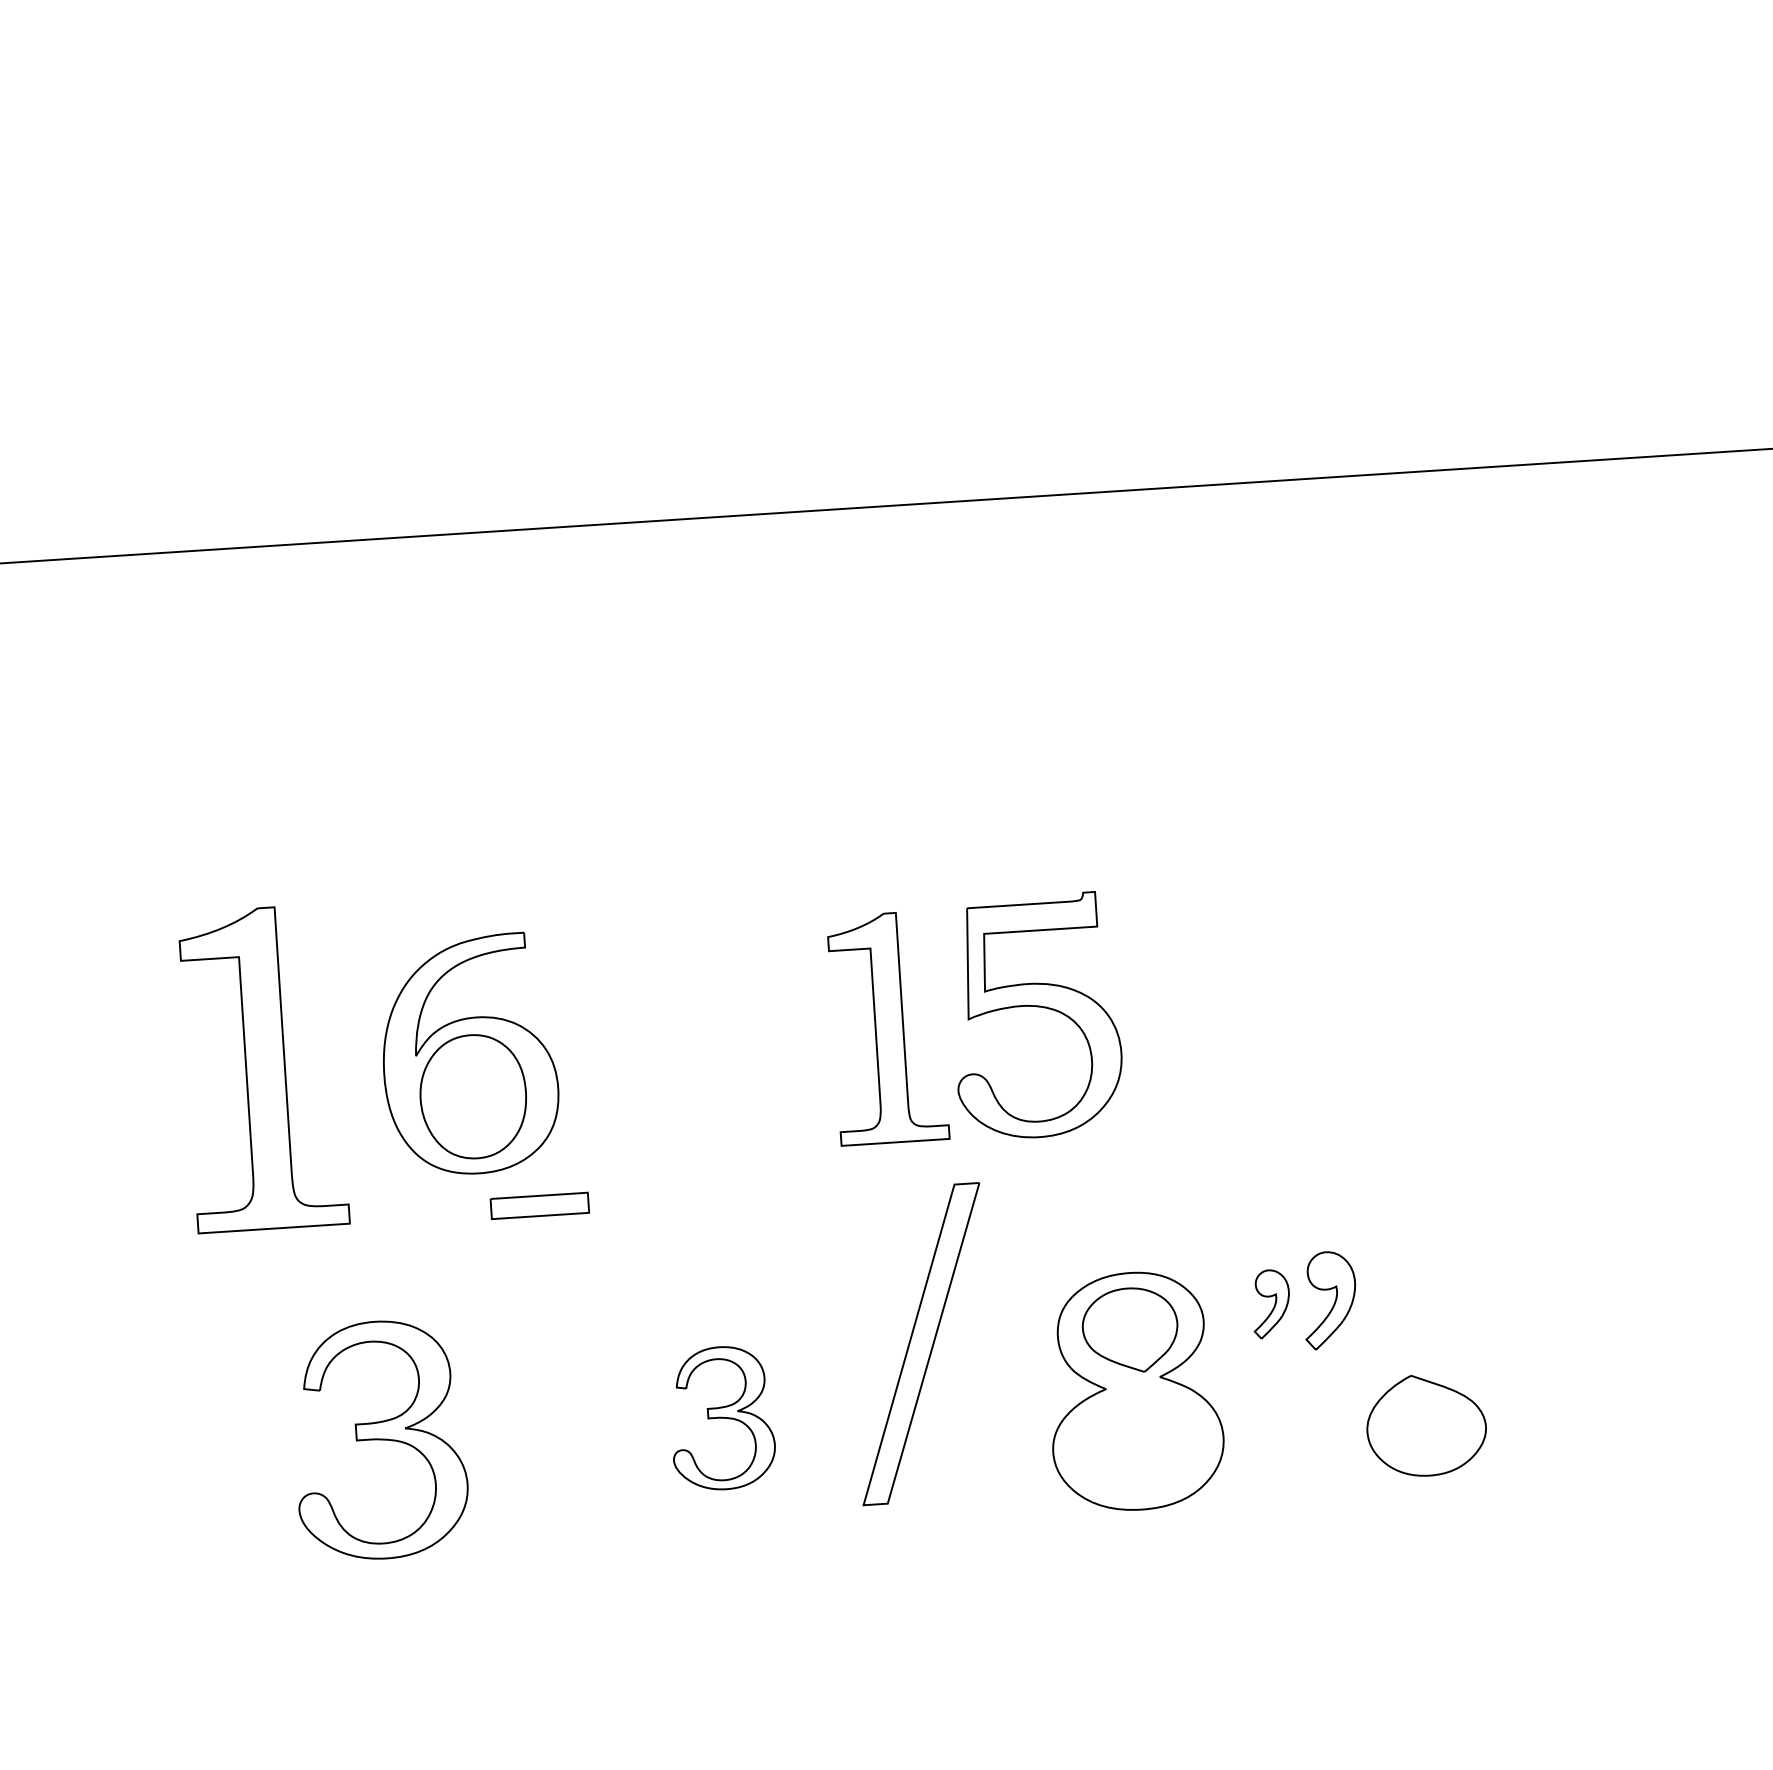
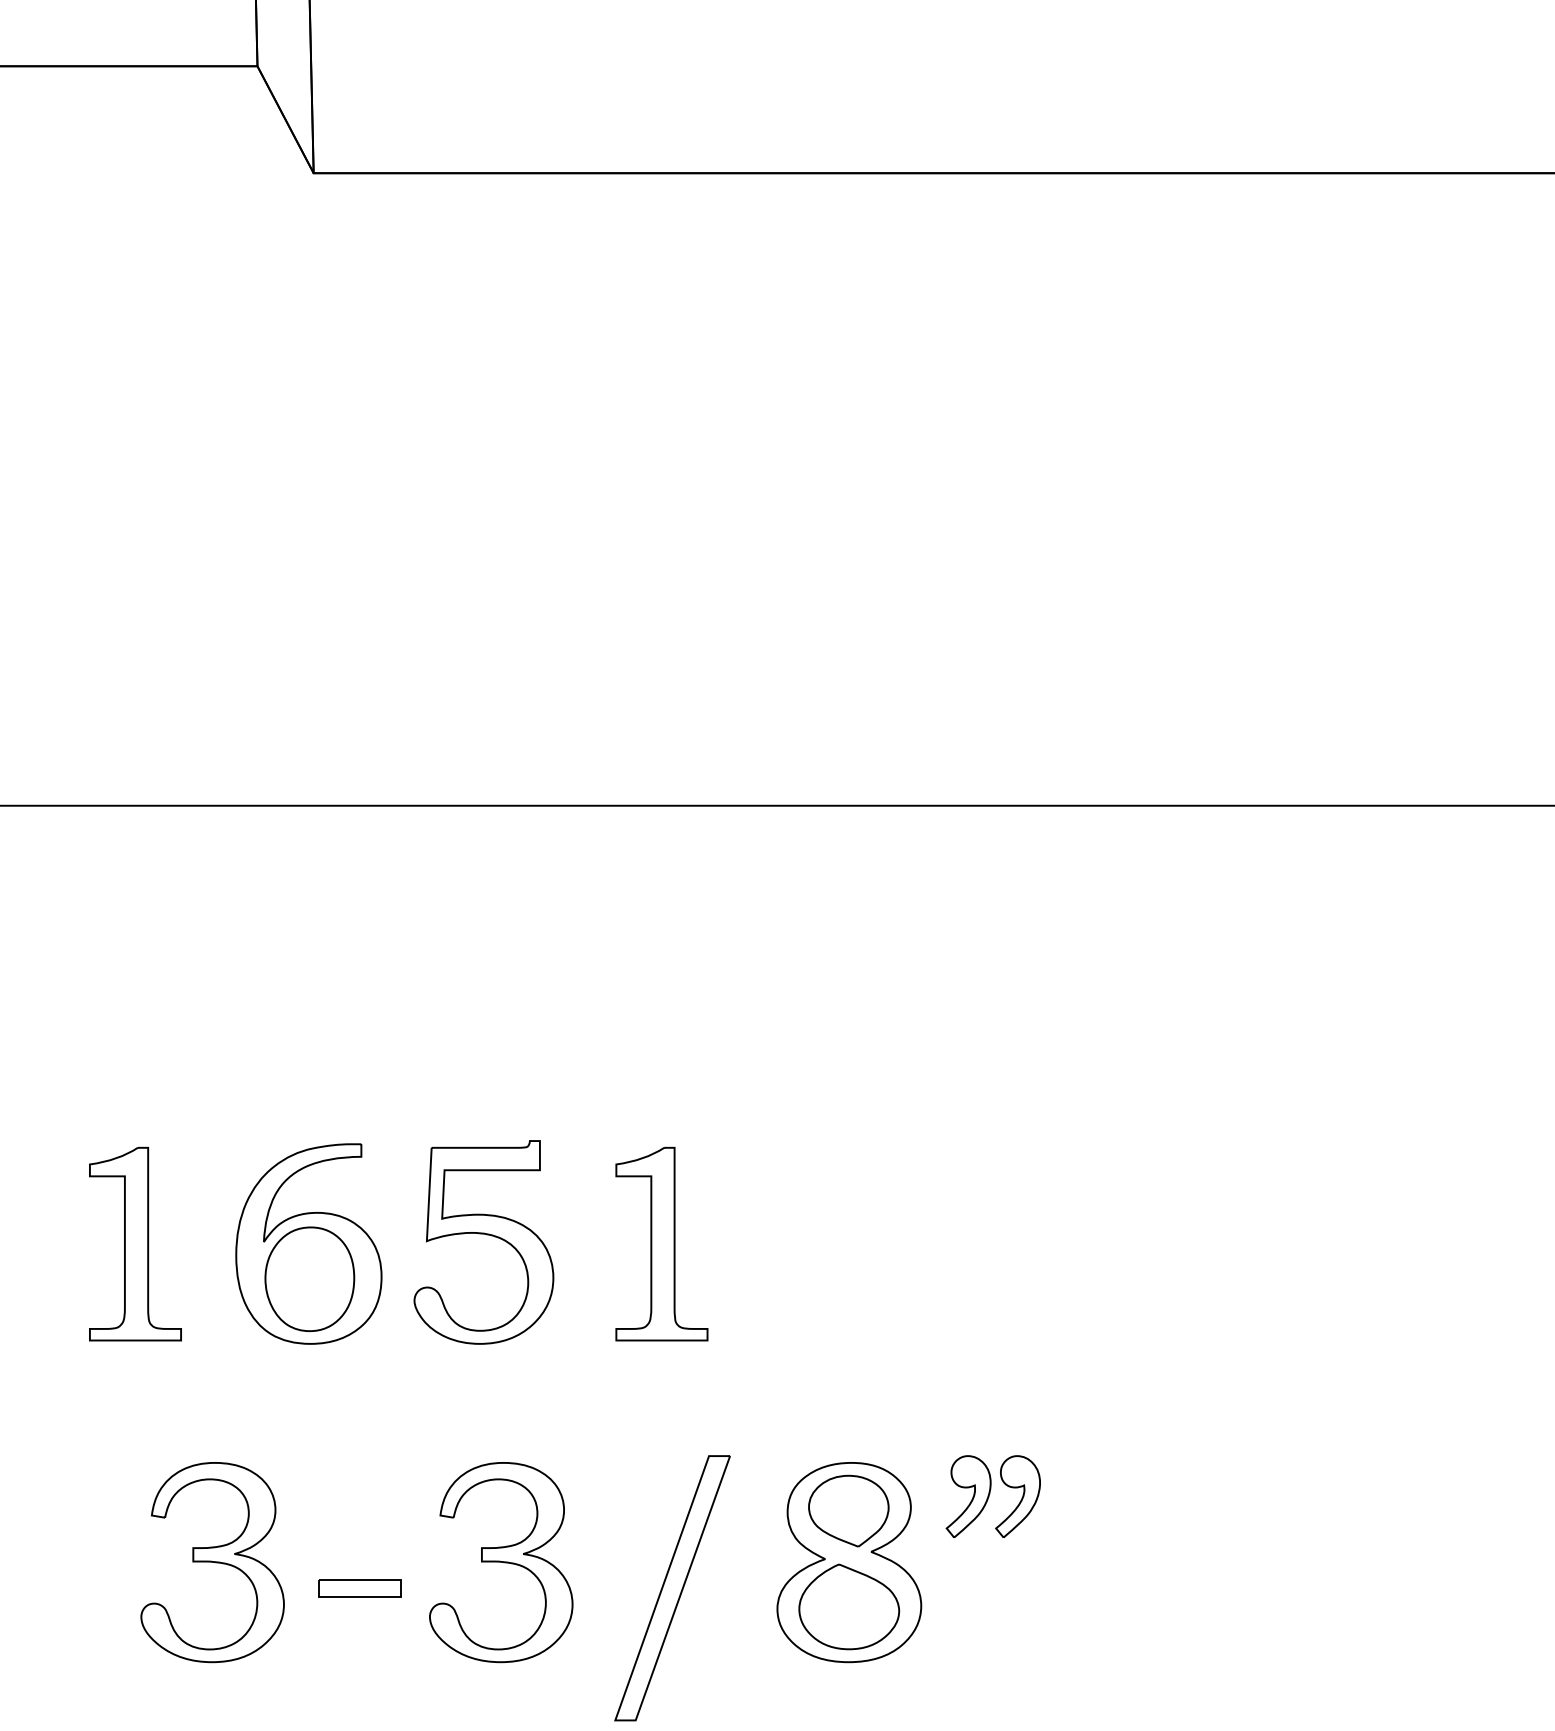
part: (1038, 1008) -> (486, 1235), moved
part: (263, 1067) -> (135, 1243), size x0.71
part: (539, 1205) -> (359, 1588), moved
part: (1271, 1303) -> (968, 1496), size x1.43
part: (921, 1344) -> (672, 1588), moved
part: (722, 1418) -> (501, 1562), size x1.67
part: (1426, 1424) -> (849, 1606), moved

